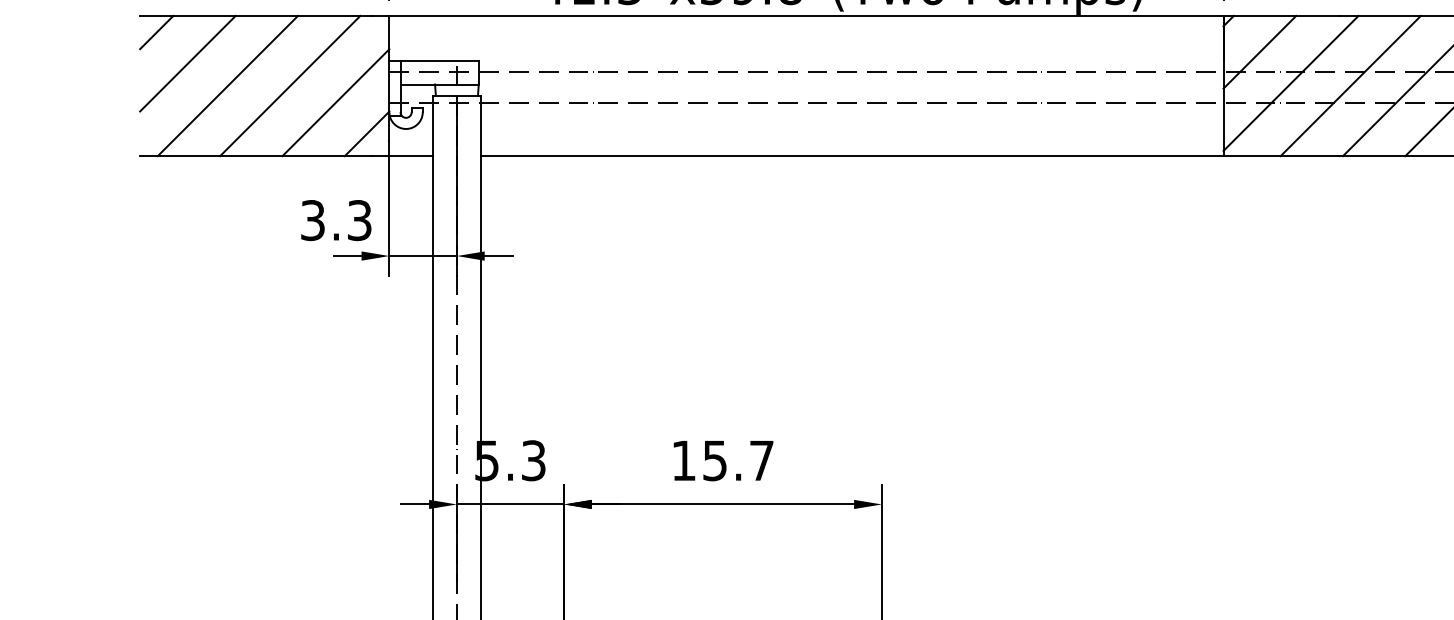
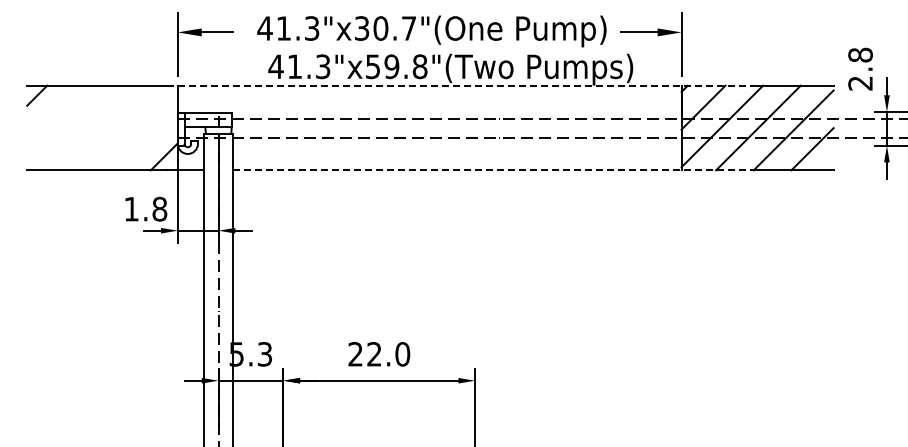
line: (857, 15) -> (460, 85), solid -> dashed
line: (186, 63) -> (55, 114), removed
line: (226, 85) -> (79, 127), removed
line: (289, 85) -> (117, 127), removed
line: (335, 101) -> (145, 137), removed
line: (910, 156) -> (492, 170), solid -> dashed
text: (335, 219) -> (145, 208), 3.3 -> 1.8
text: (723, 461) -> (379, 354), 15.7 -> 22.0

